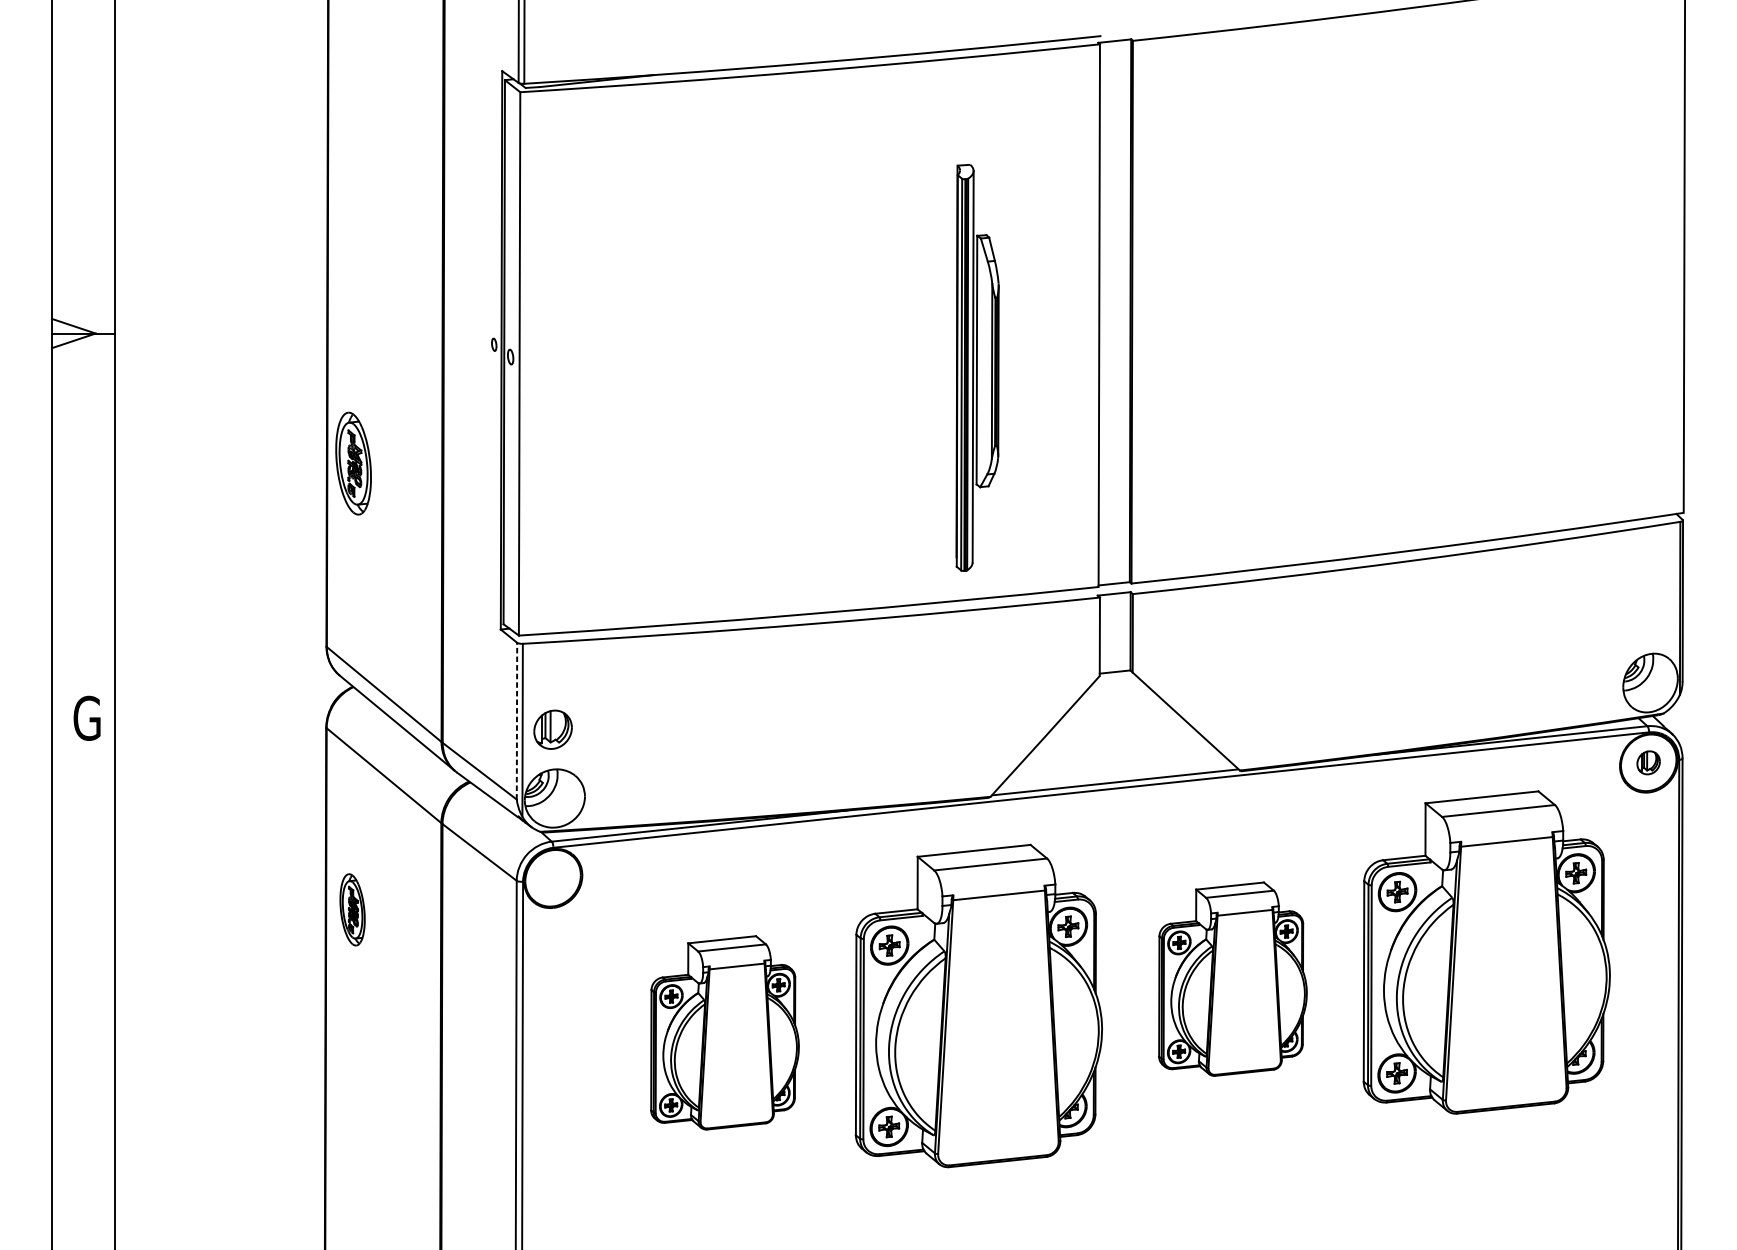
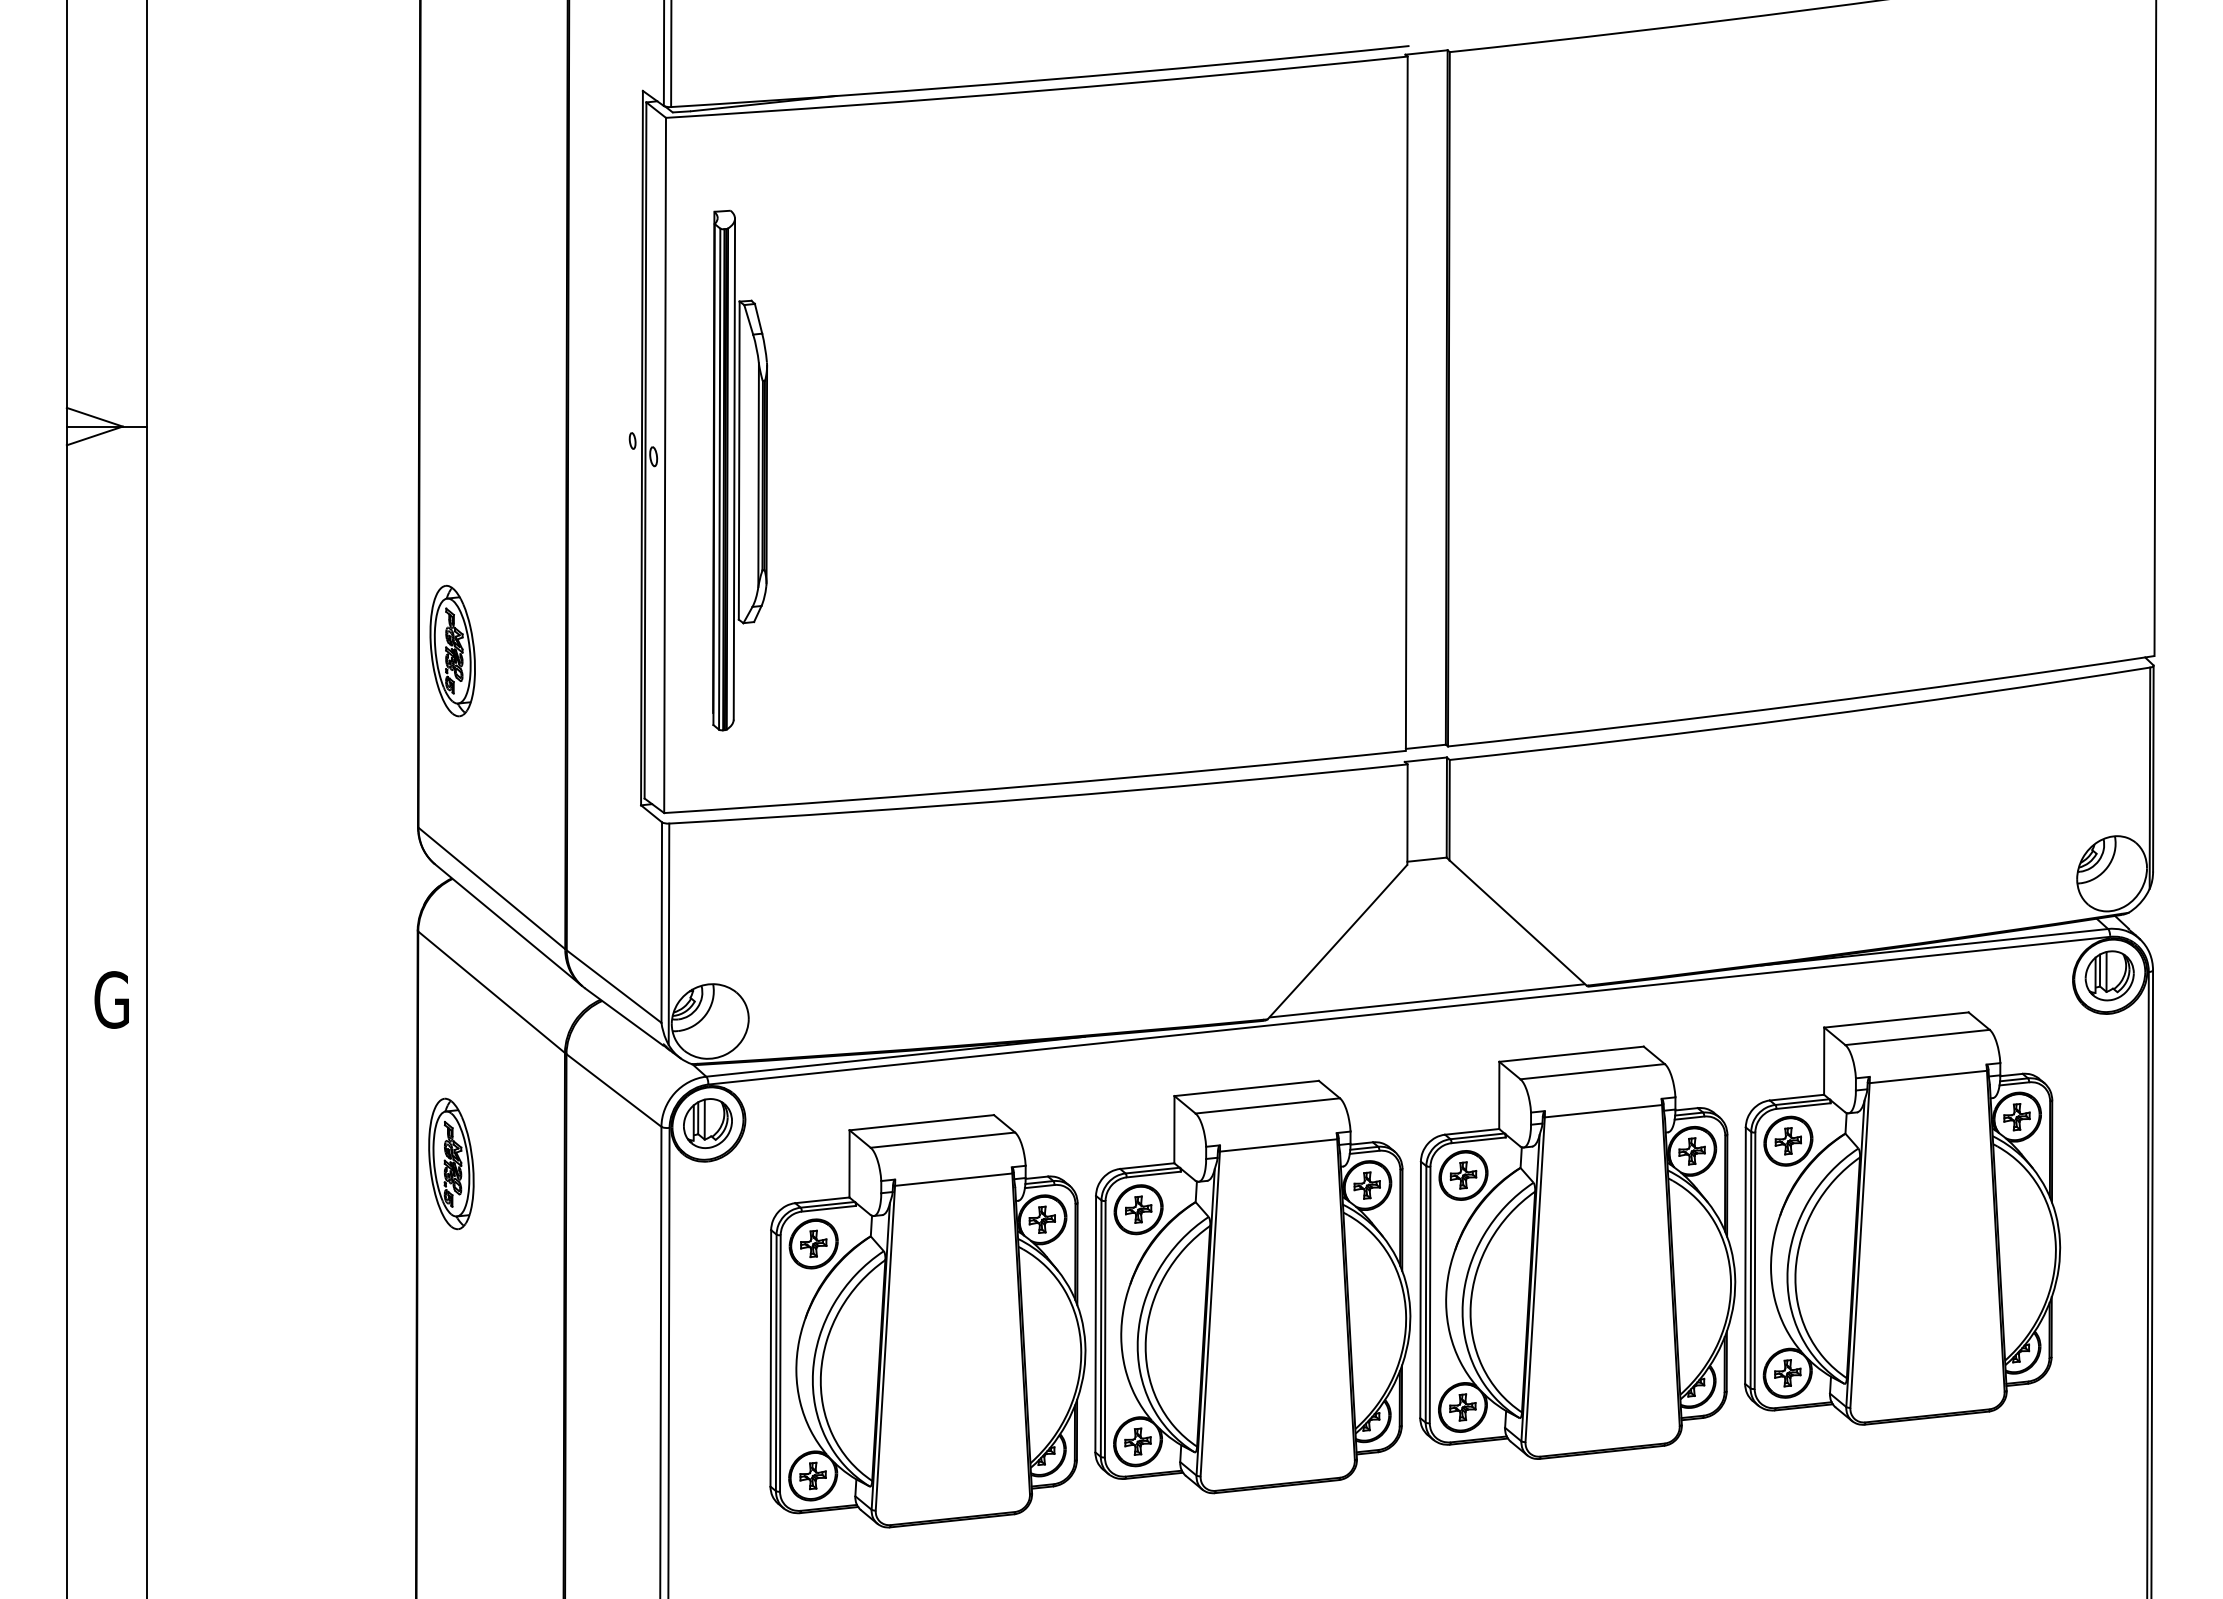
part: (977, 367) -> (739, 470), moved
part: (353, 463) -> (452, 650), moved
text: (86, 718) -> (111, 999), moved
line: (516, 721) -> (661, 922), dashed -> solid
part: (552, 729) -> (707, 1123), moved
part: (1648, 762) -> (2109, 975), size x1.67
part: (352, 909) -> (451, 1163), size x1.43
part: (1232, 979) -> (1577, 1252), size x1.67
part: (724, 1032) -> (927, 1321), size x1.67

